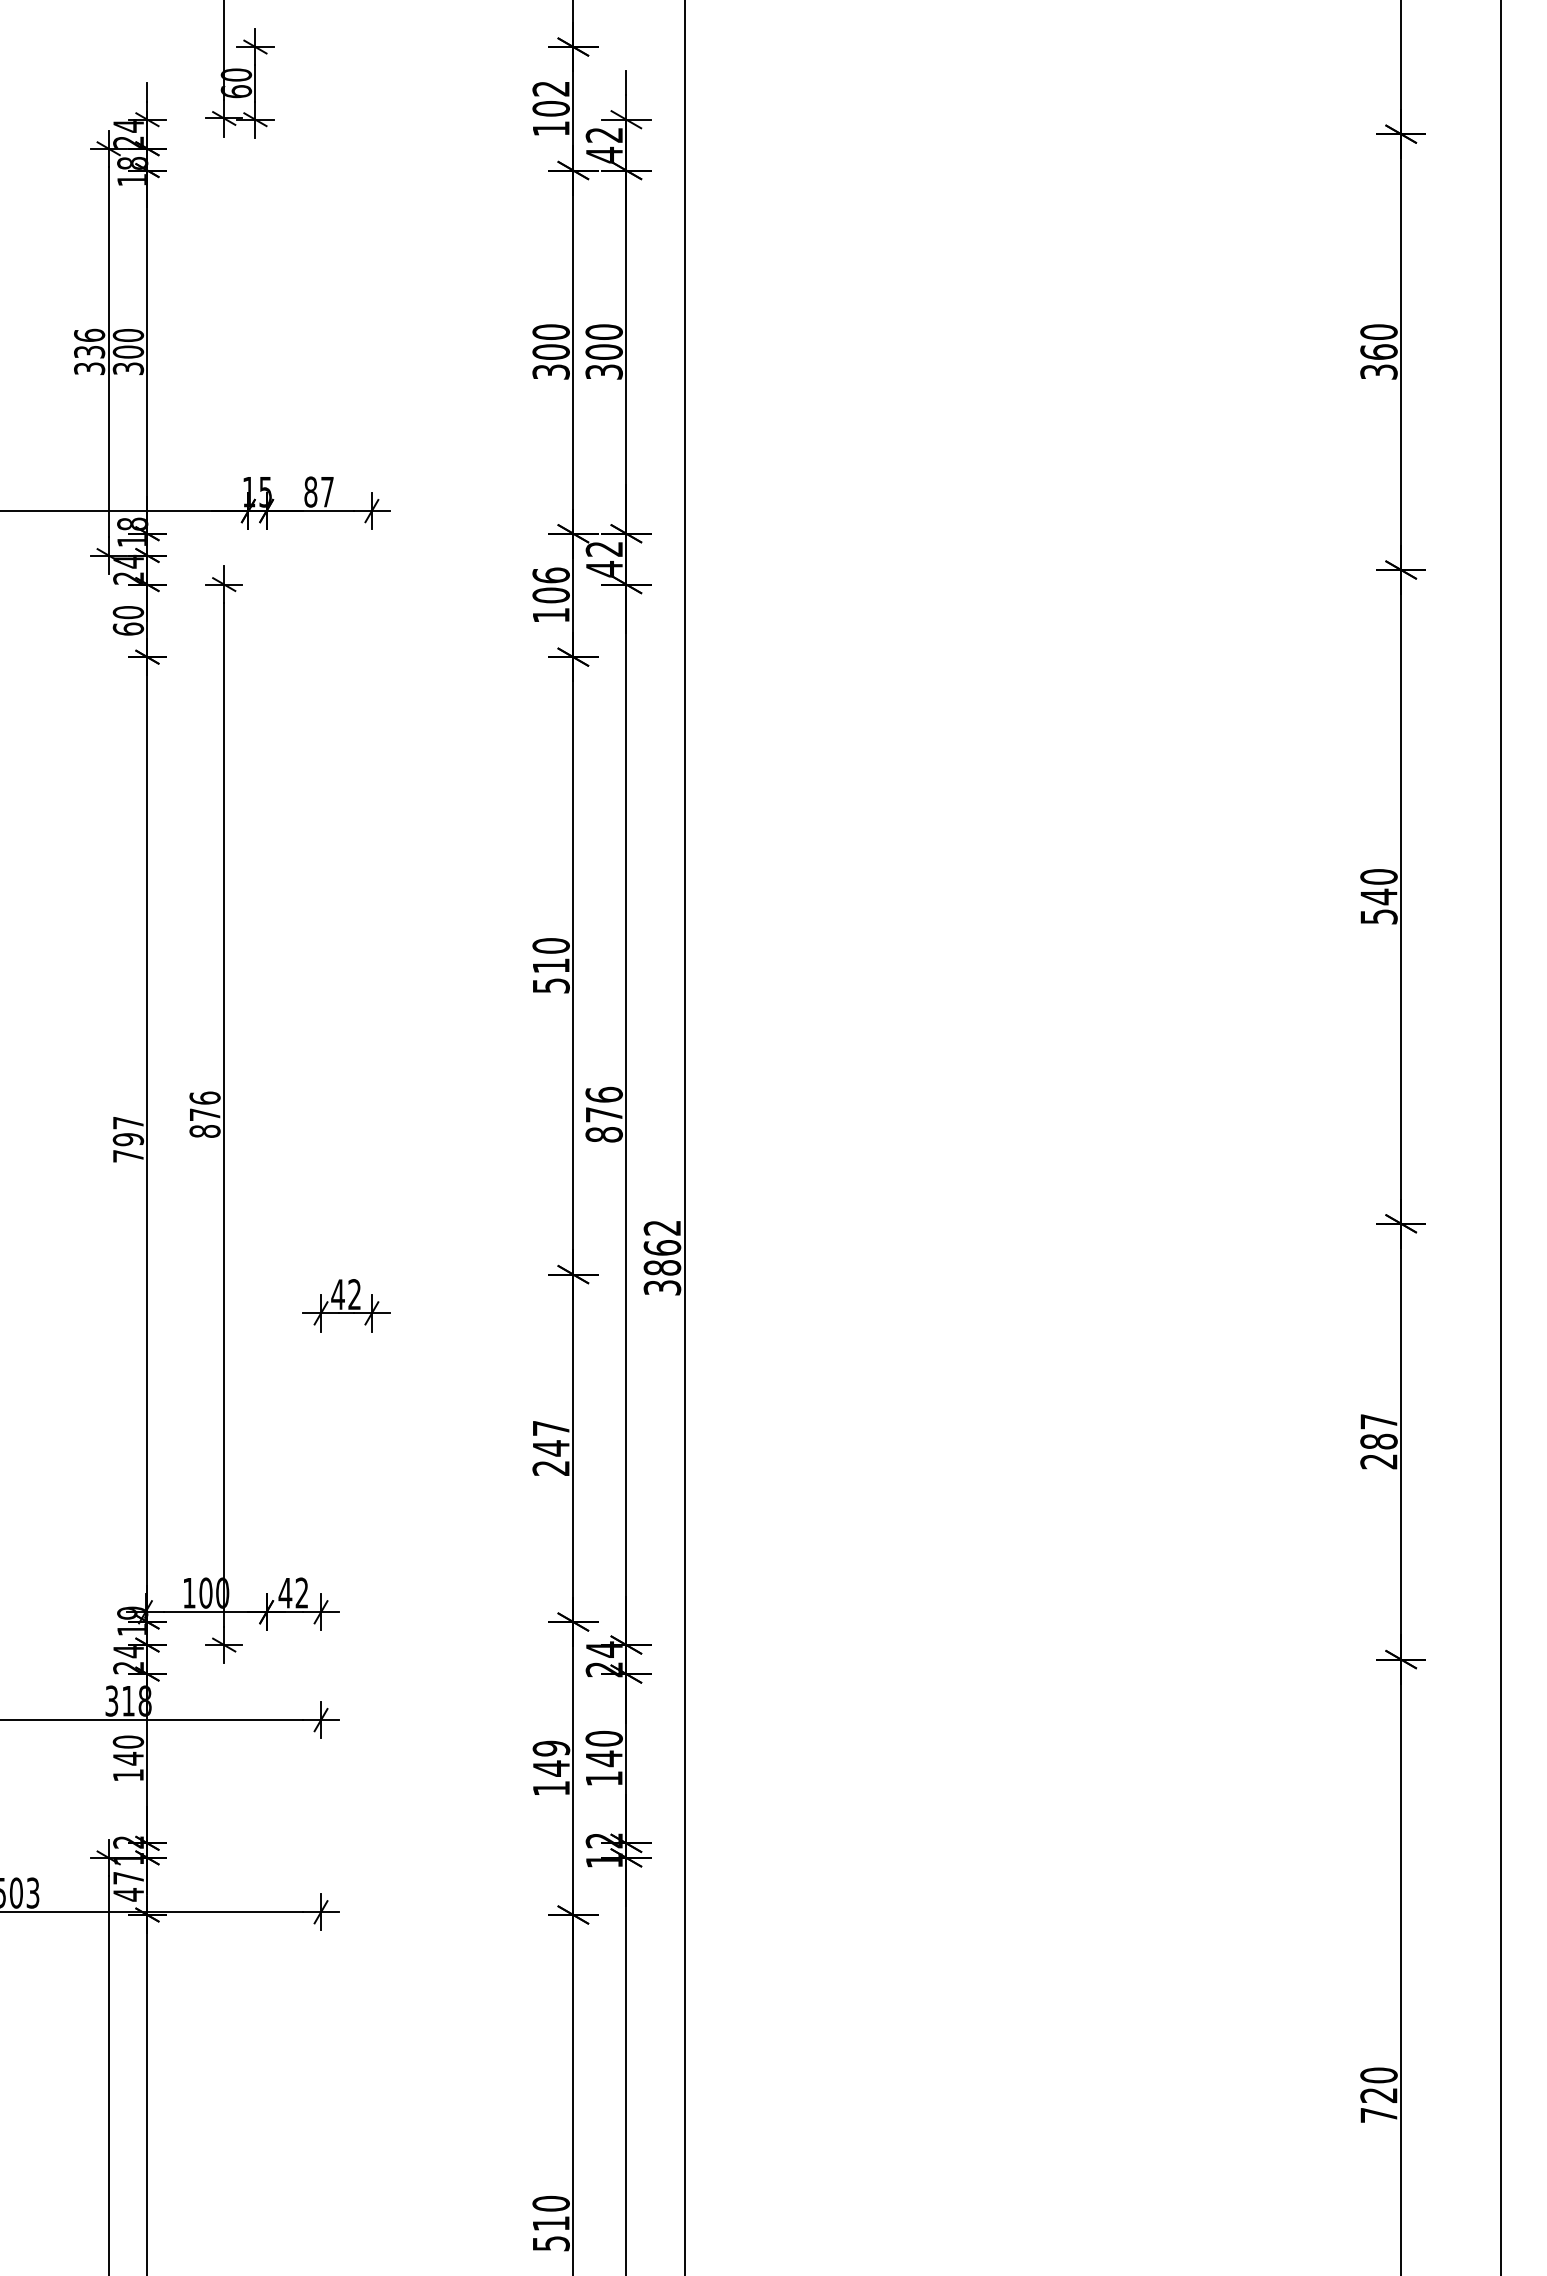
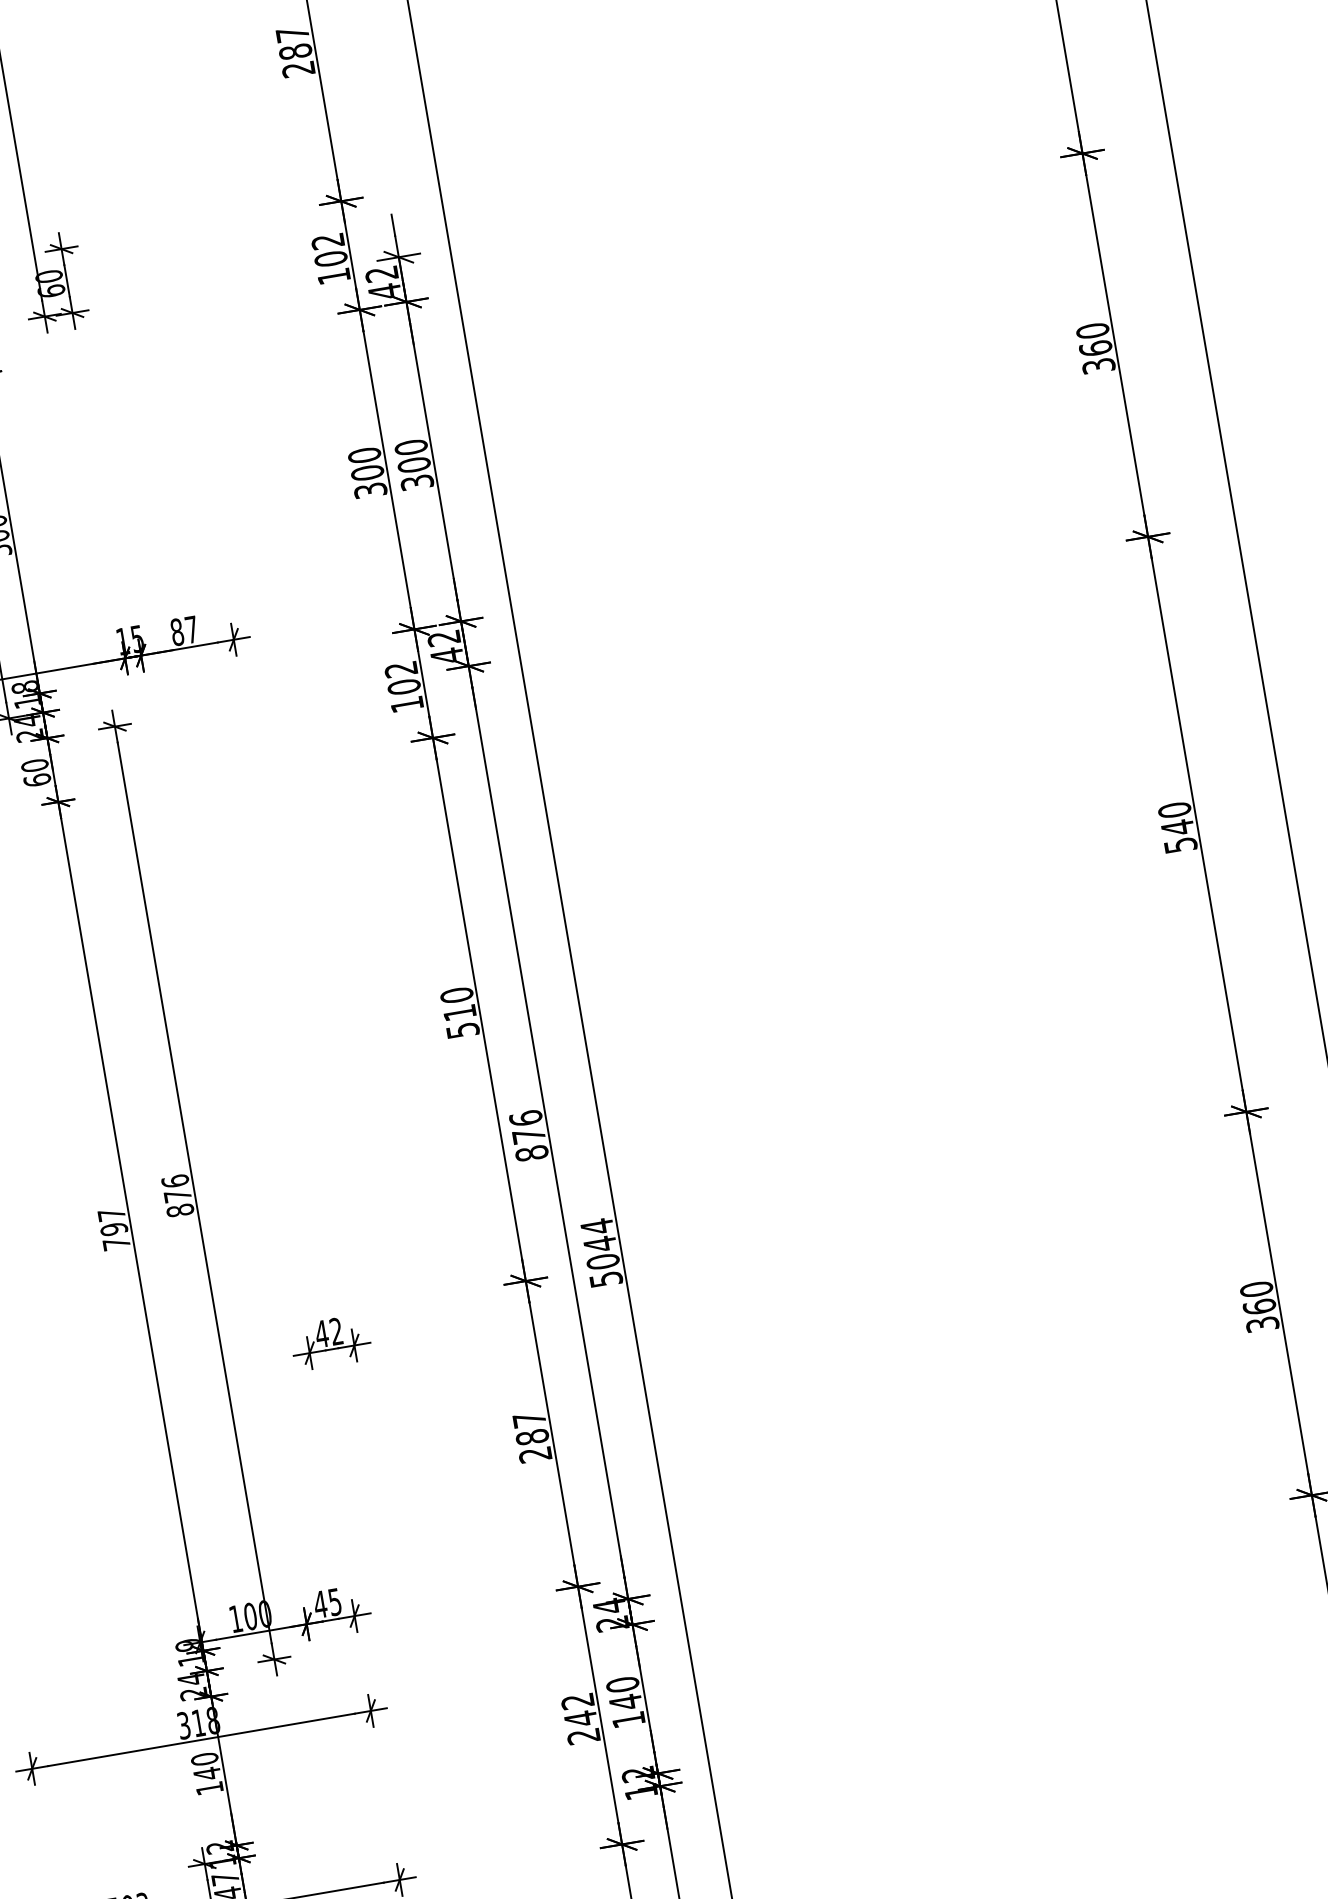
text: (550, 575) -> (400, 669), 106 -> 102
text: (662, 1256) -> (601, 1251), 3862 -> 5044
text: (1378, 1441) -> (1259, 1306), 287 -> 360
text: (550, 1448) -> (531, 1437), 247 -> 287
text: (301, 1592) -> (334, 1601), 42 -> 45
text: (551, 1768) -> (580, 1718), 149 -> 242

